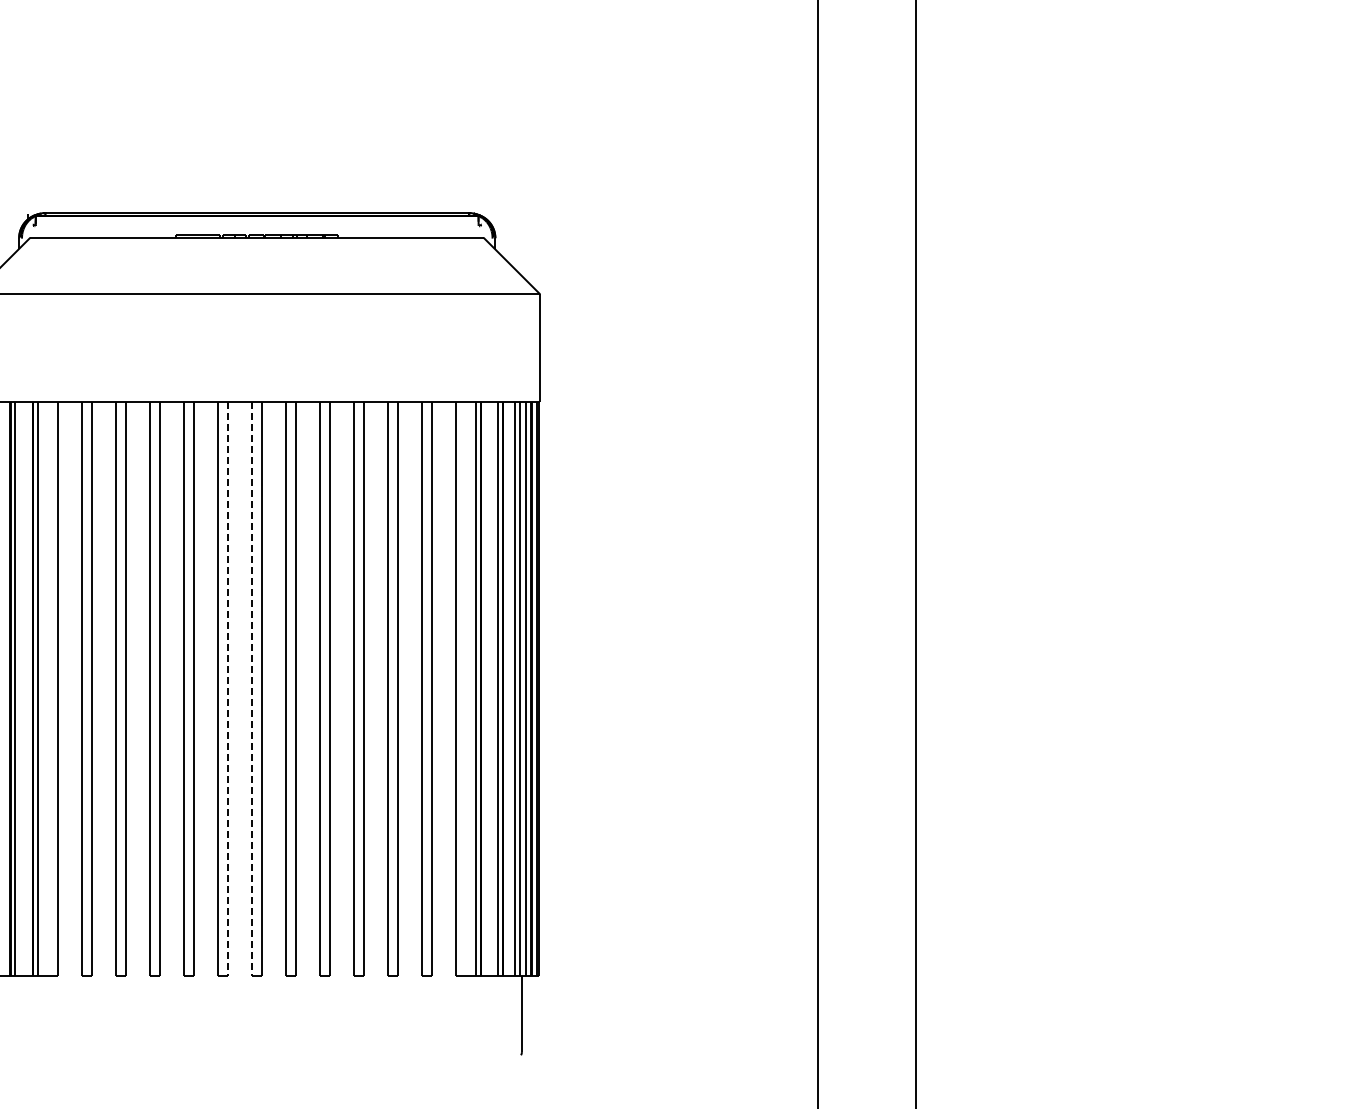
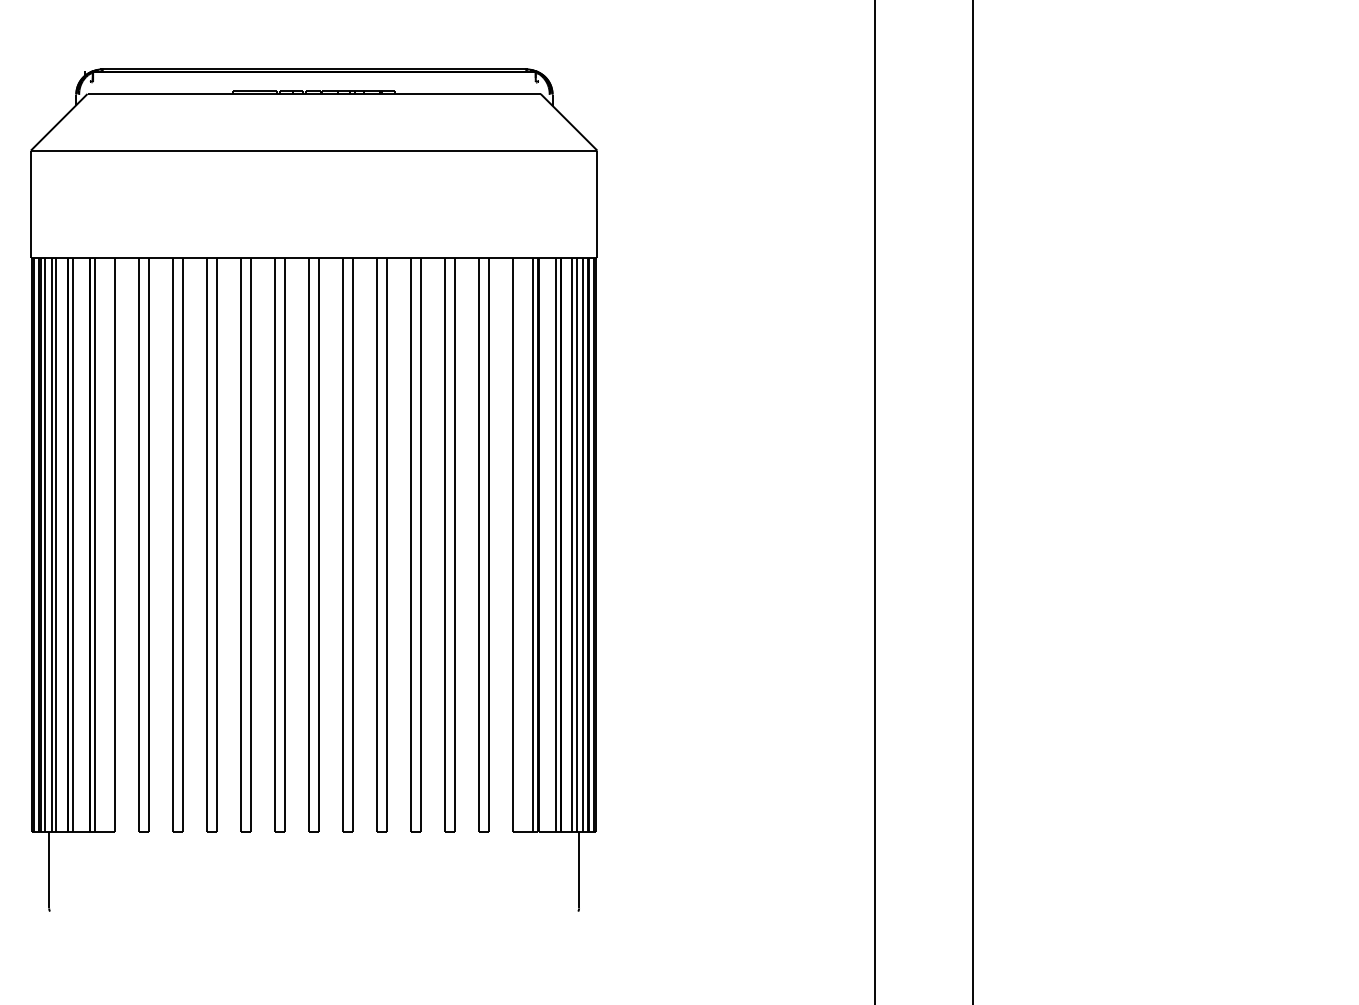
line: (227, 689) -> (284, 545), dashed -> solid
line: (252, 689) -> (309, 545), dashed -> solid

